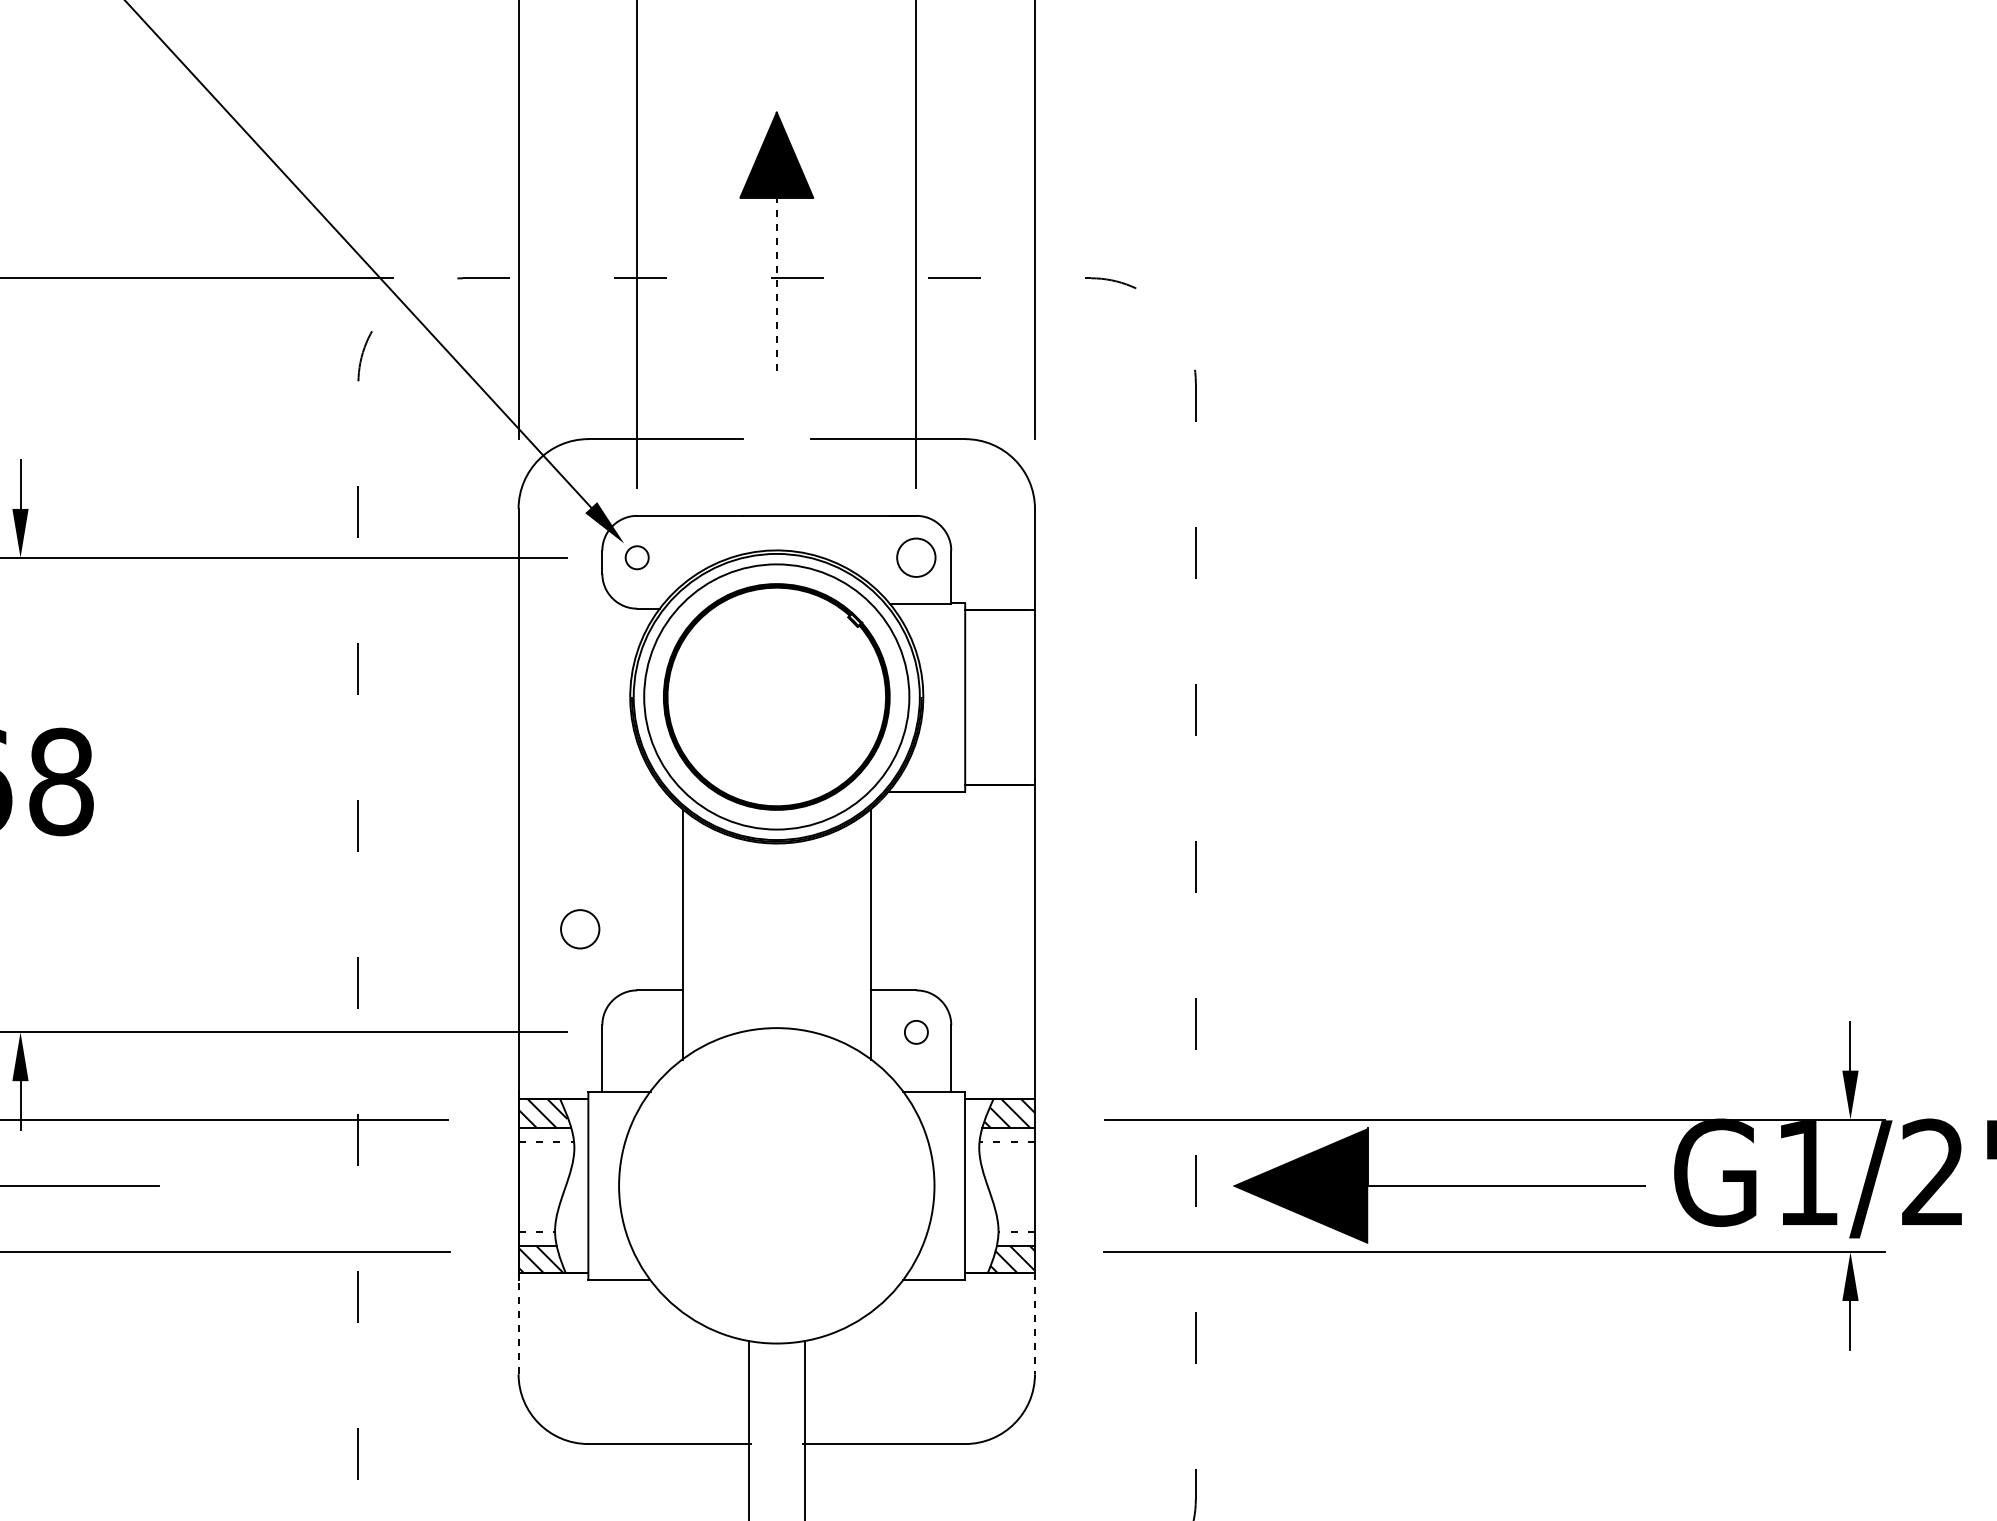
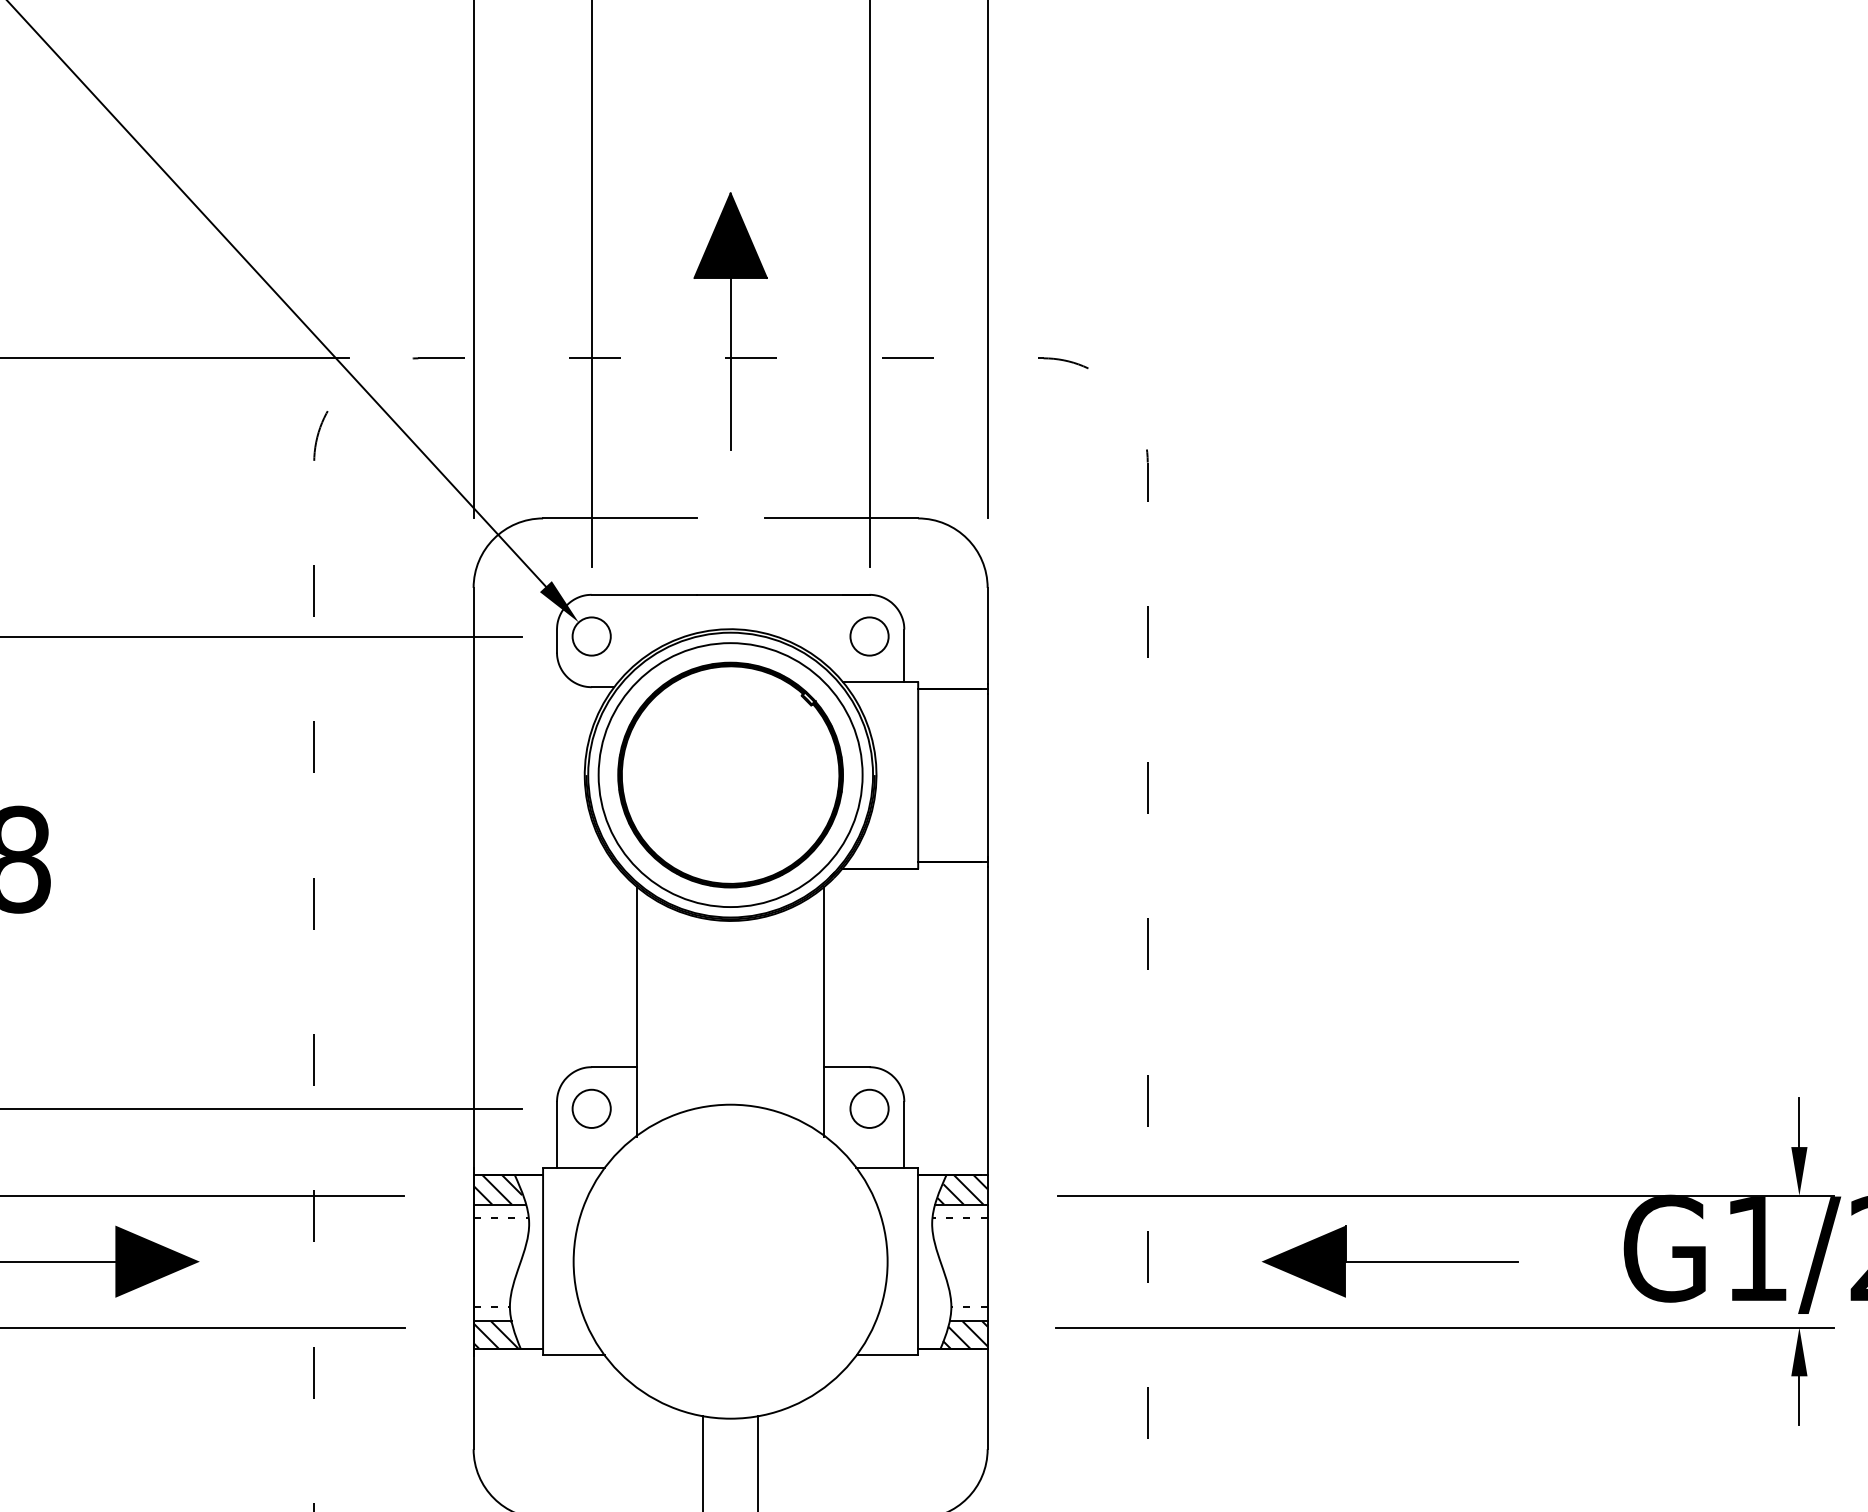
line: (776, 284) -> (730, 364), dashed -> solid
circle: (637, 557) -> (591, 636), size x1.67
circle: (580, 929) -> (591, 1109), moved
circle: (916, 1032) -> (869, 1109), size x1.67
fill: (200, 1185) -> (157, 1261), added
part: (1439, 1185) -> (1390, 1261), size x0.62
line: (1034, 1323) -> (987, 1398), dashed -> solid
line: (518, 1325) -> (473, 1400), dashed -> solid

